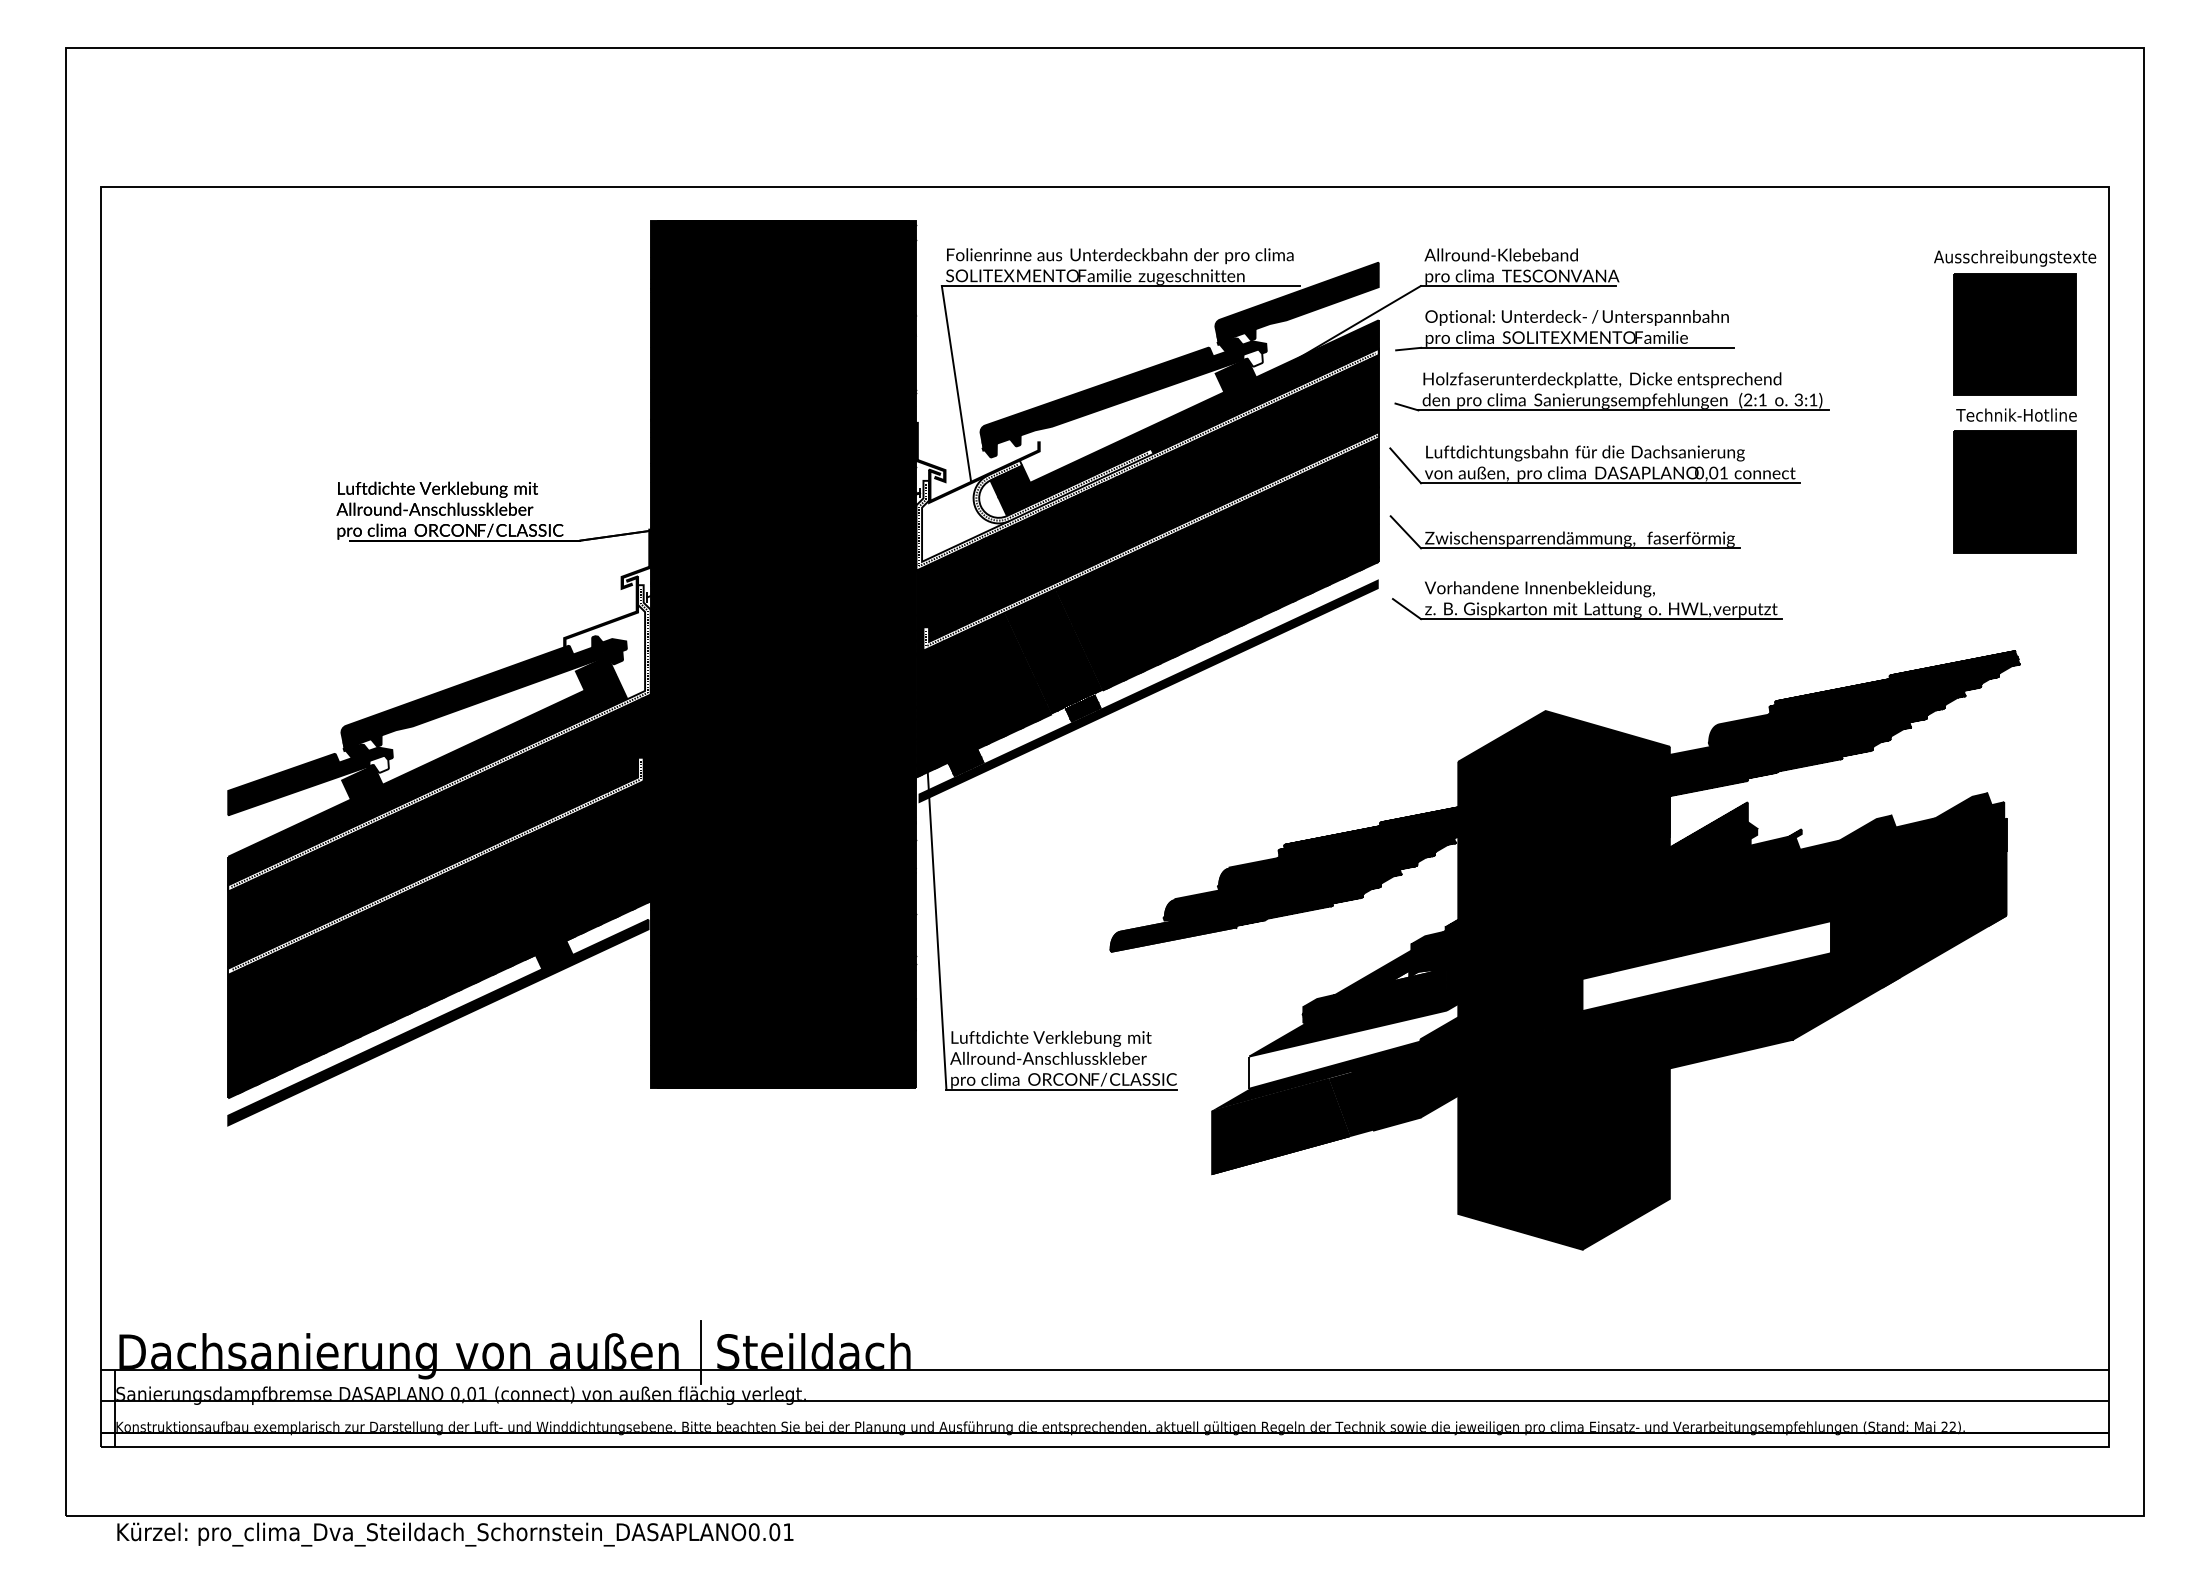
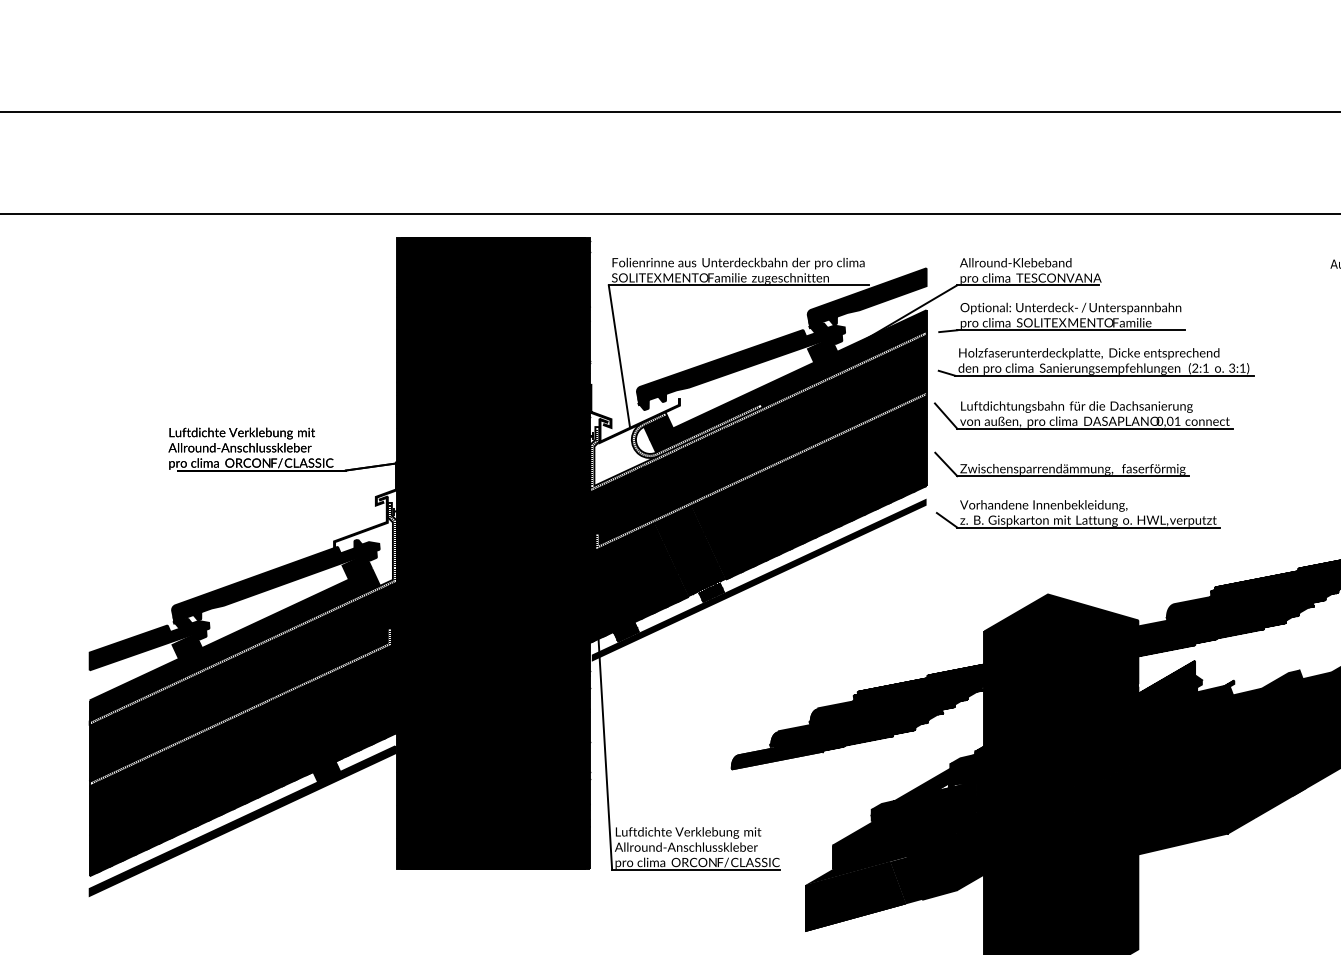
fill: (1252, 357) -> (834, 337), added
fill: (378, 763) -> (199, 632), added
fill: (1706, 966) -> (1164, 780), added
fill: (1353, 1045) -> (908, 837), added

